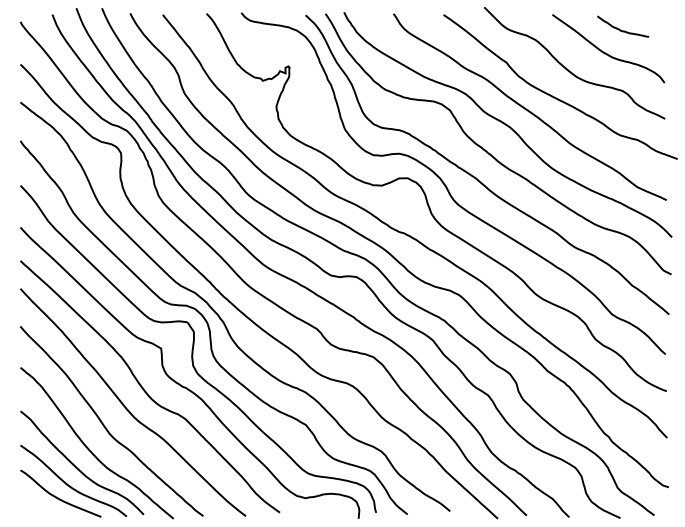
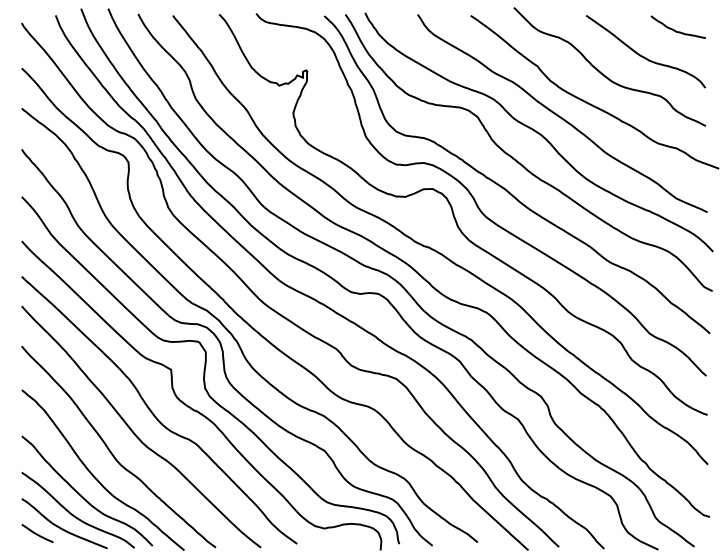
curve: (621, 29) -> (676, 30), moved
curve: (35, 502) -> (37, 533), added

